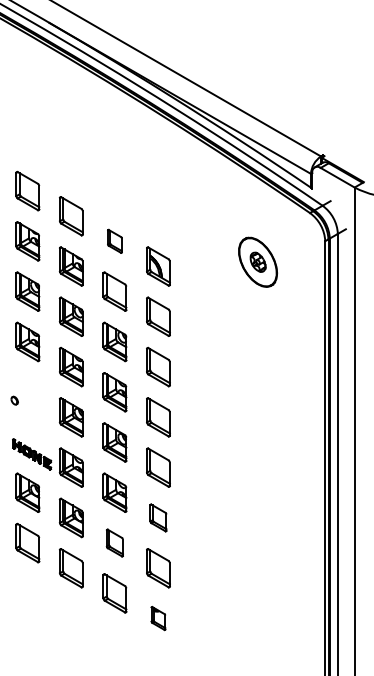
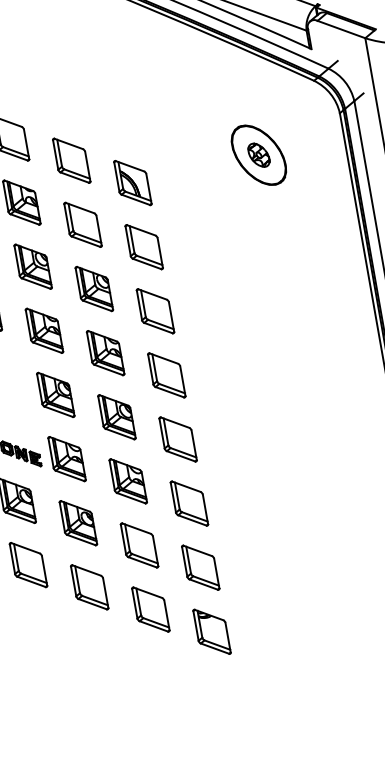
part: (114, 241) -> (71, 161), size x1.67
part: (158, 517) -> (189, 503), size x1.43
part: (114, 542) -> (138, 544), size x1.43
part: (158, 618) -> (212, 631), size x1.67

